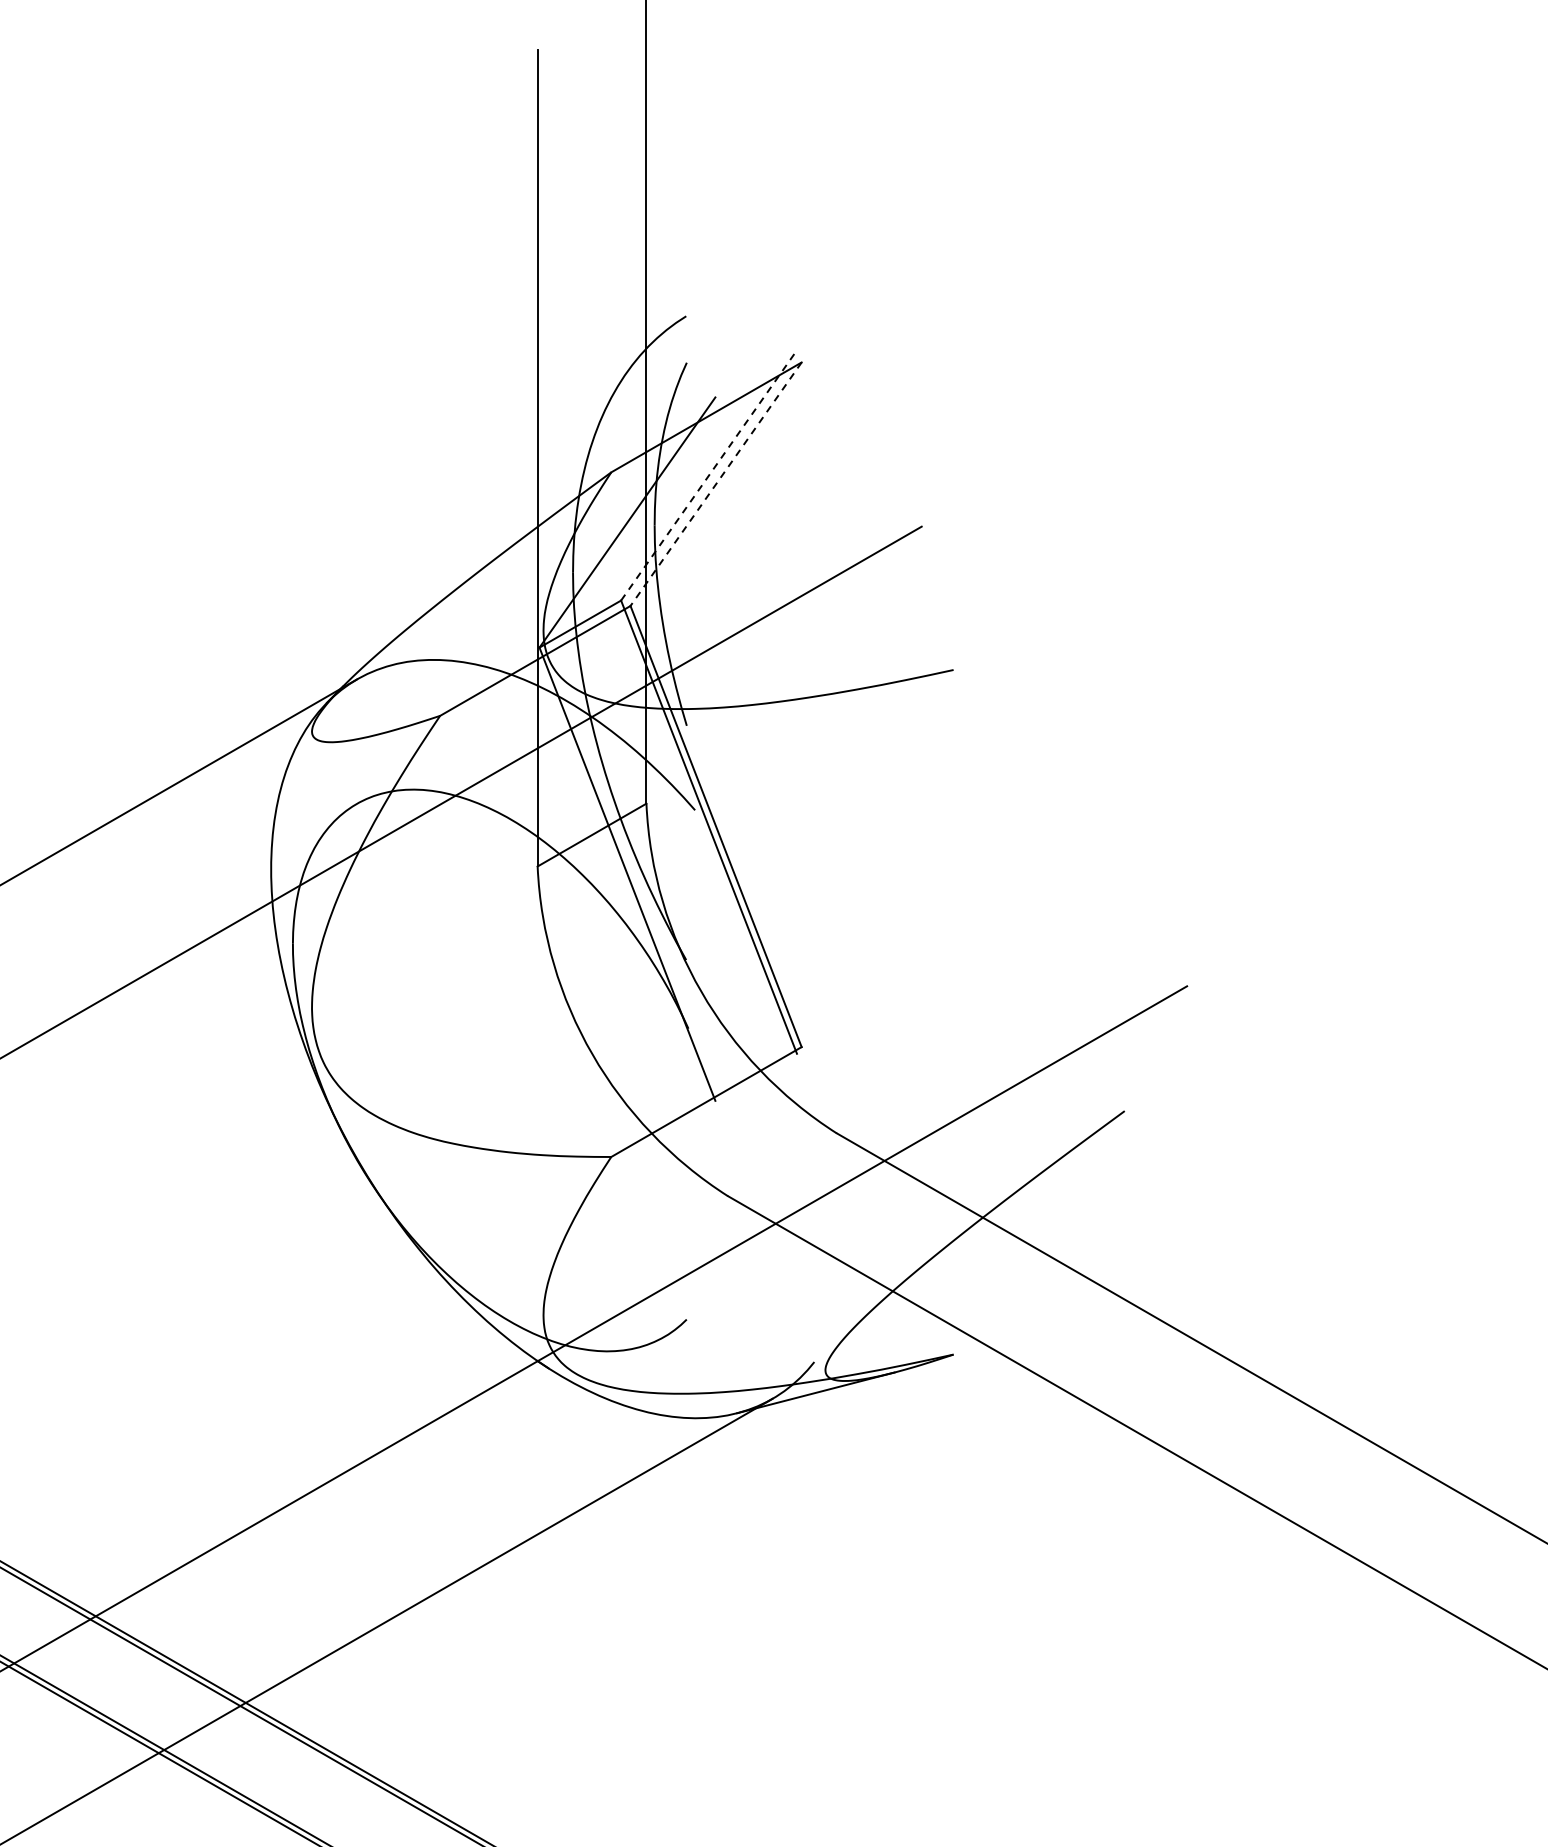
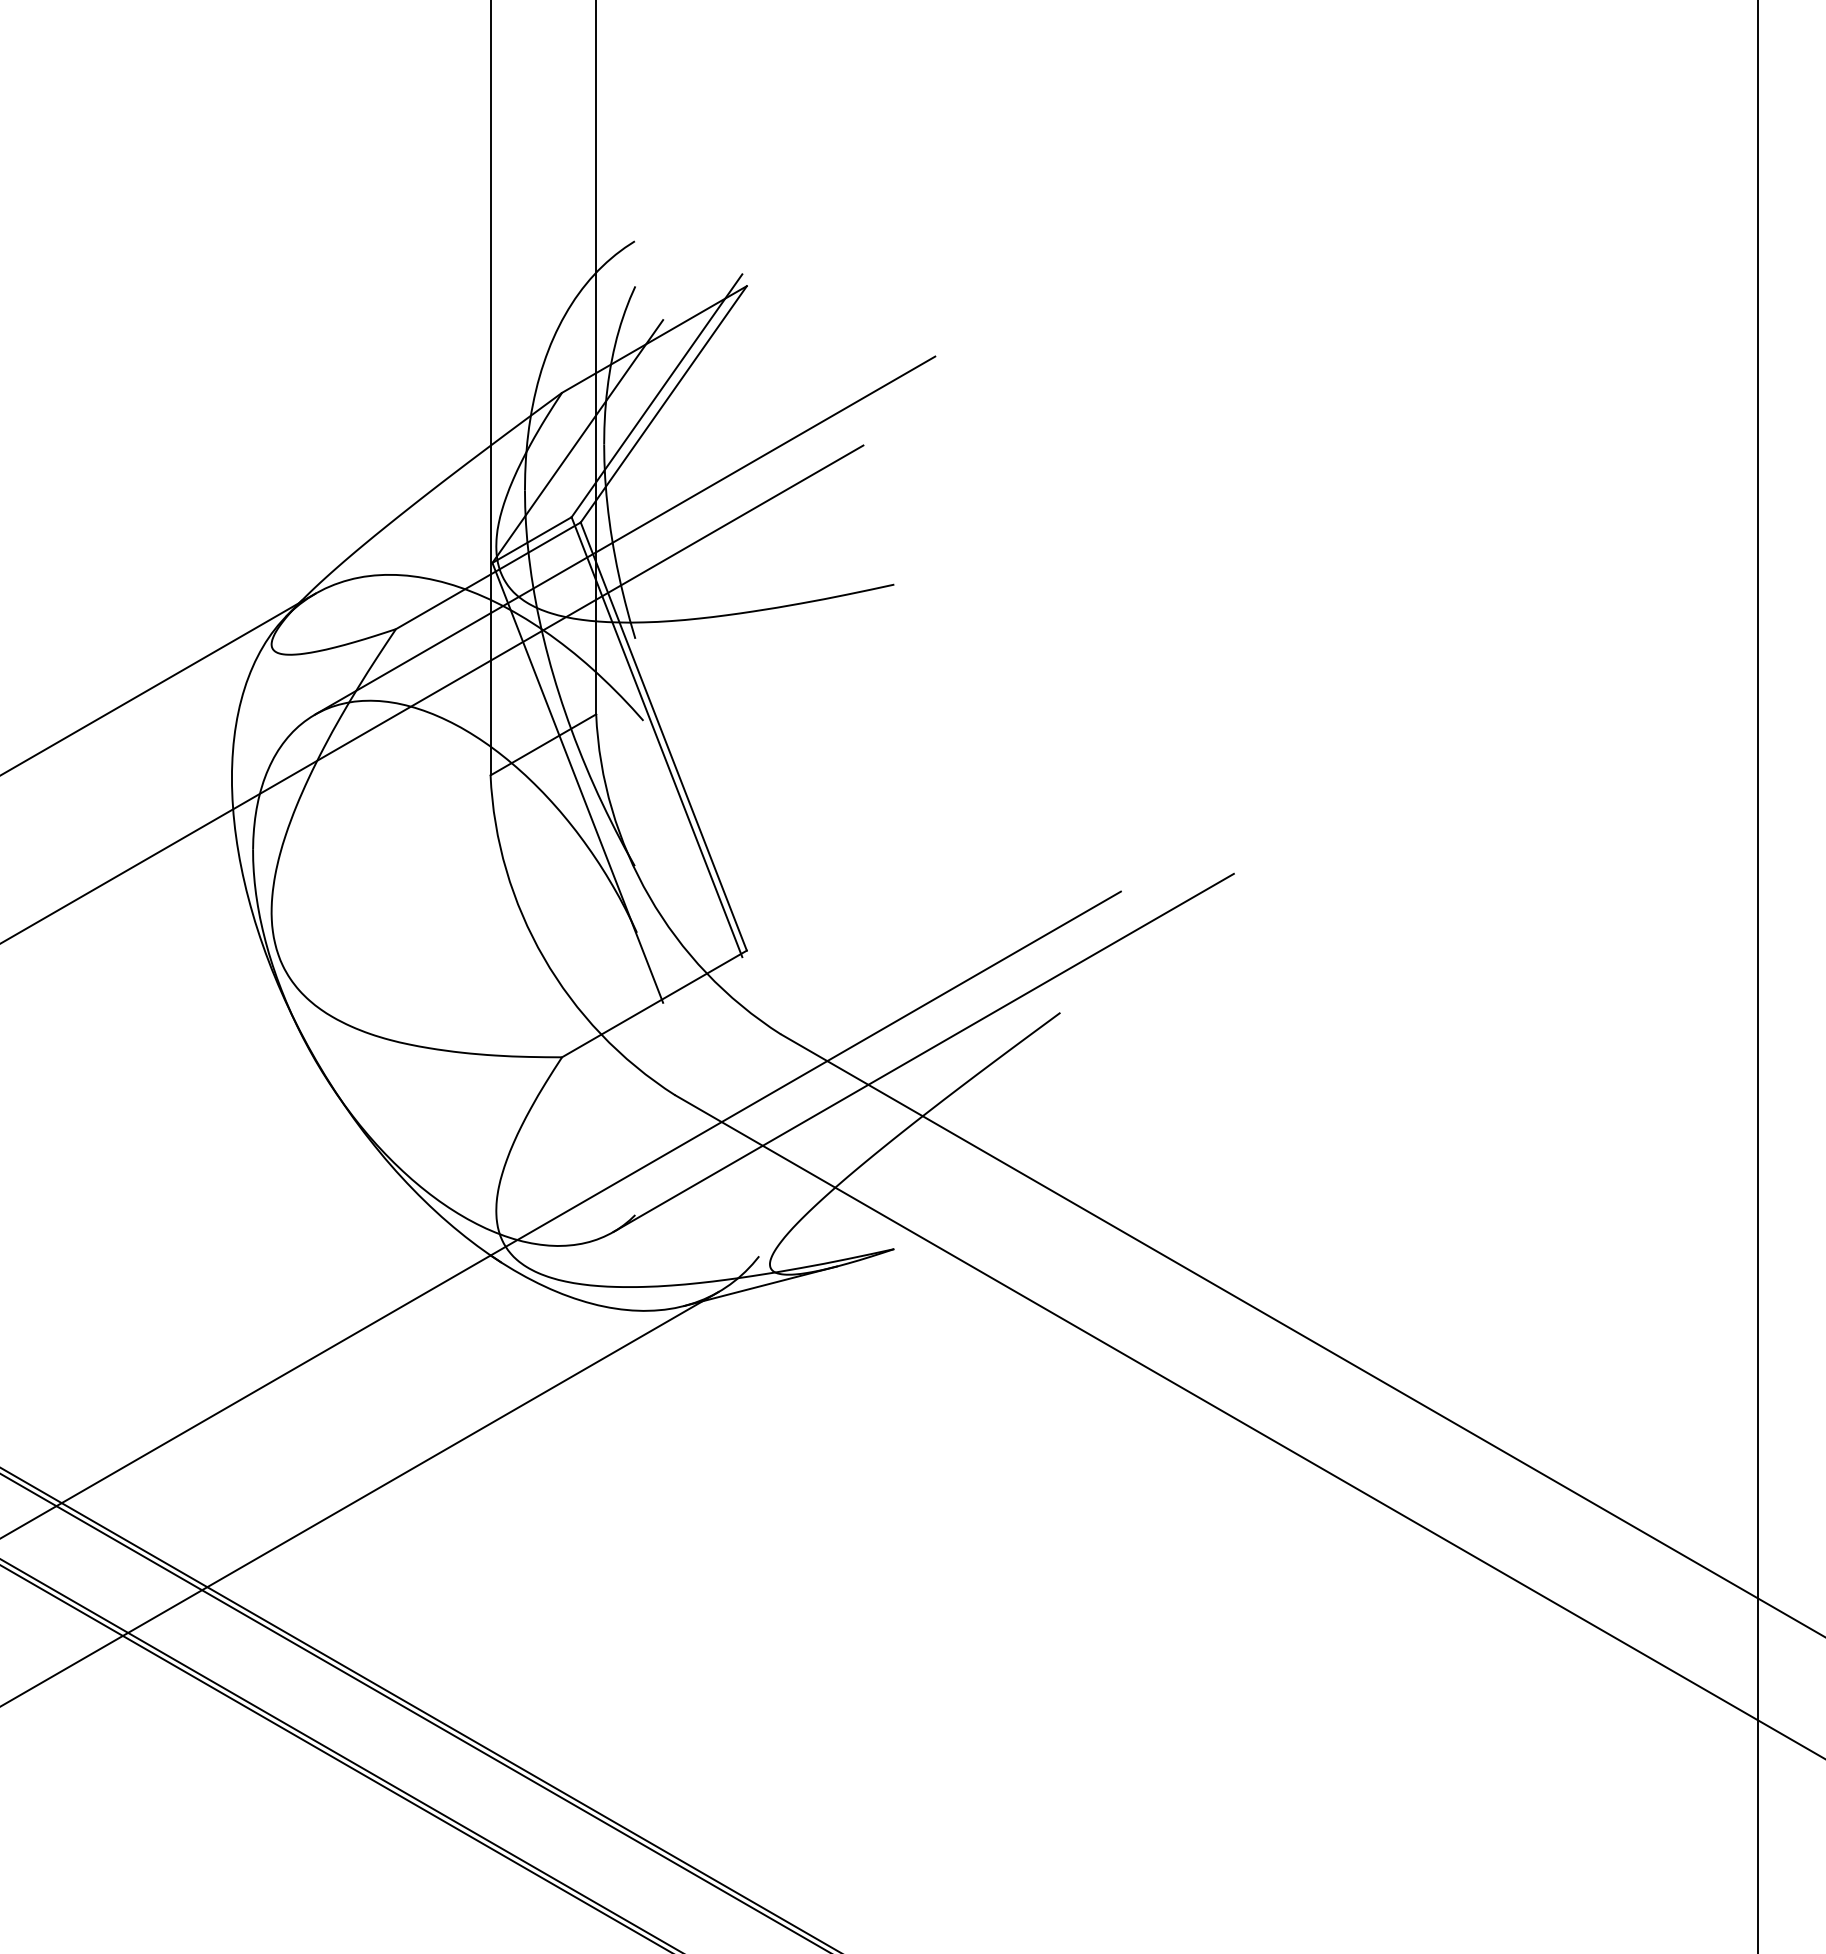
line: (709, 475) -> (657, 395), dashed -> solid
line: (715, 484) -> (663, 404), dashed -> solid
line: (675, 619) -> (624, 535), added
line: (983, 1152) -> (923, 1052), added

